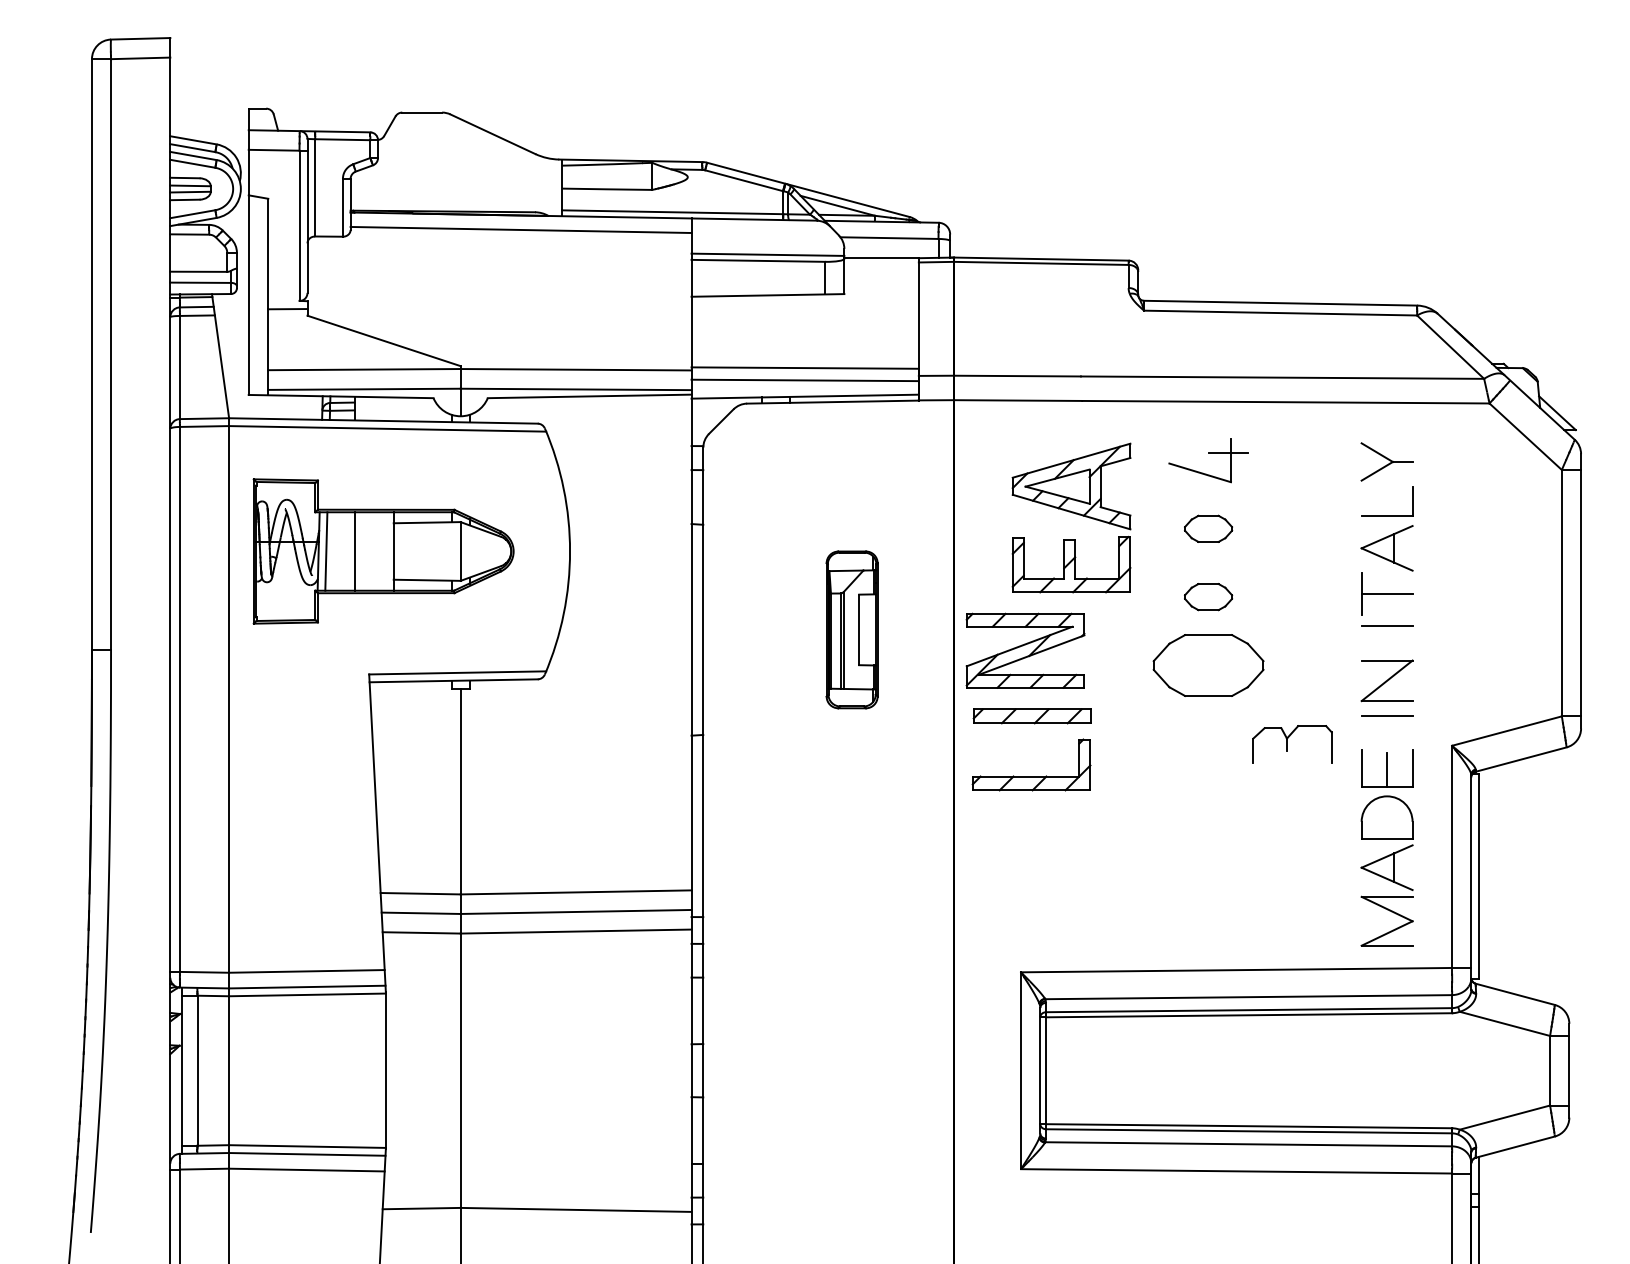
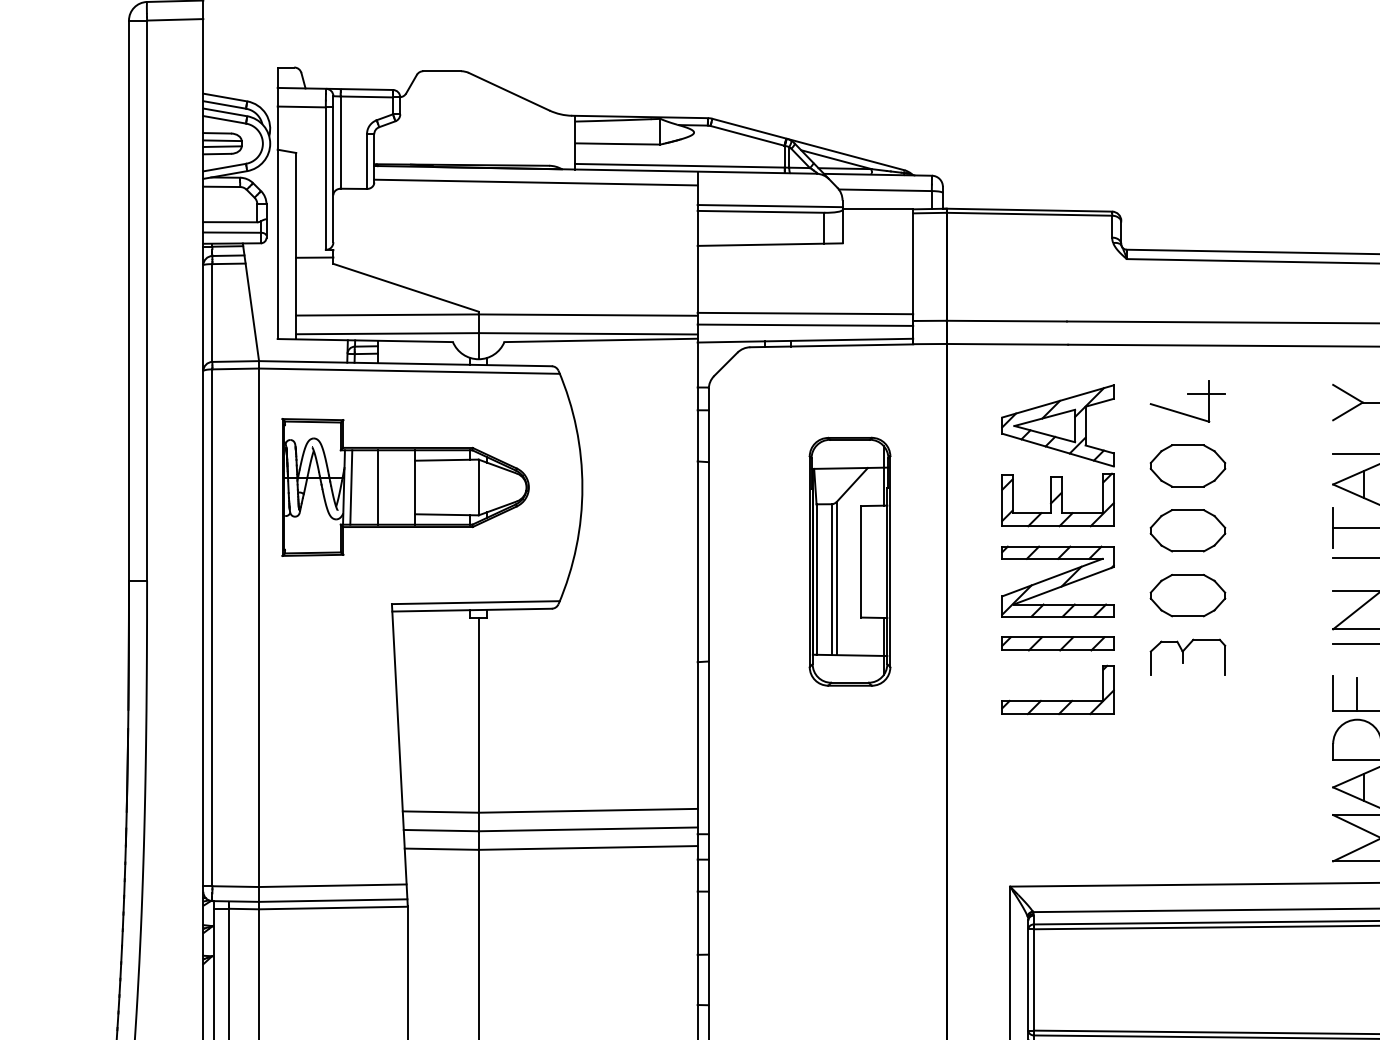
part: (1208, 528) -> (1187, 465), size x1.67
part: (1208, 596) -> (1187, 530), size x1.67
part: (851, 629) -> (849, 561), size x1.67
part: (1025, 650) -> (1057, 581), moved
part: (1208, 665) -> (1187, 595), size x0.71
part: (1031, 716) -> (1057, 643), moved
part: (1292, 744) -> (1187, 657), moved
part: (1031, 776) -> (1057, 700), moved

